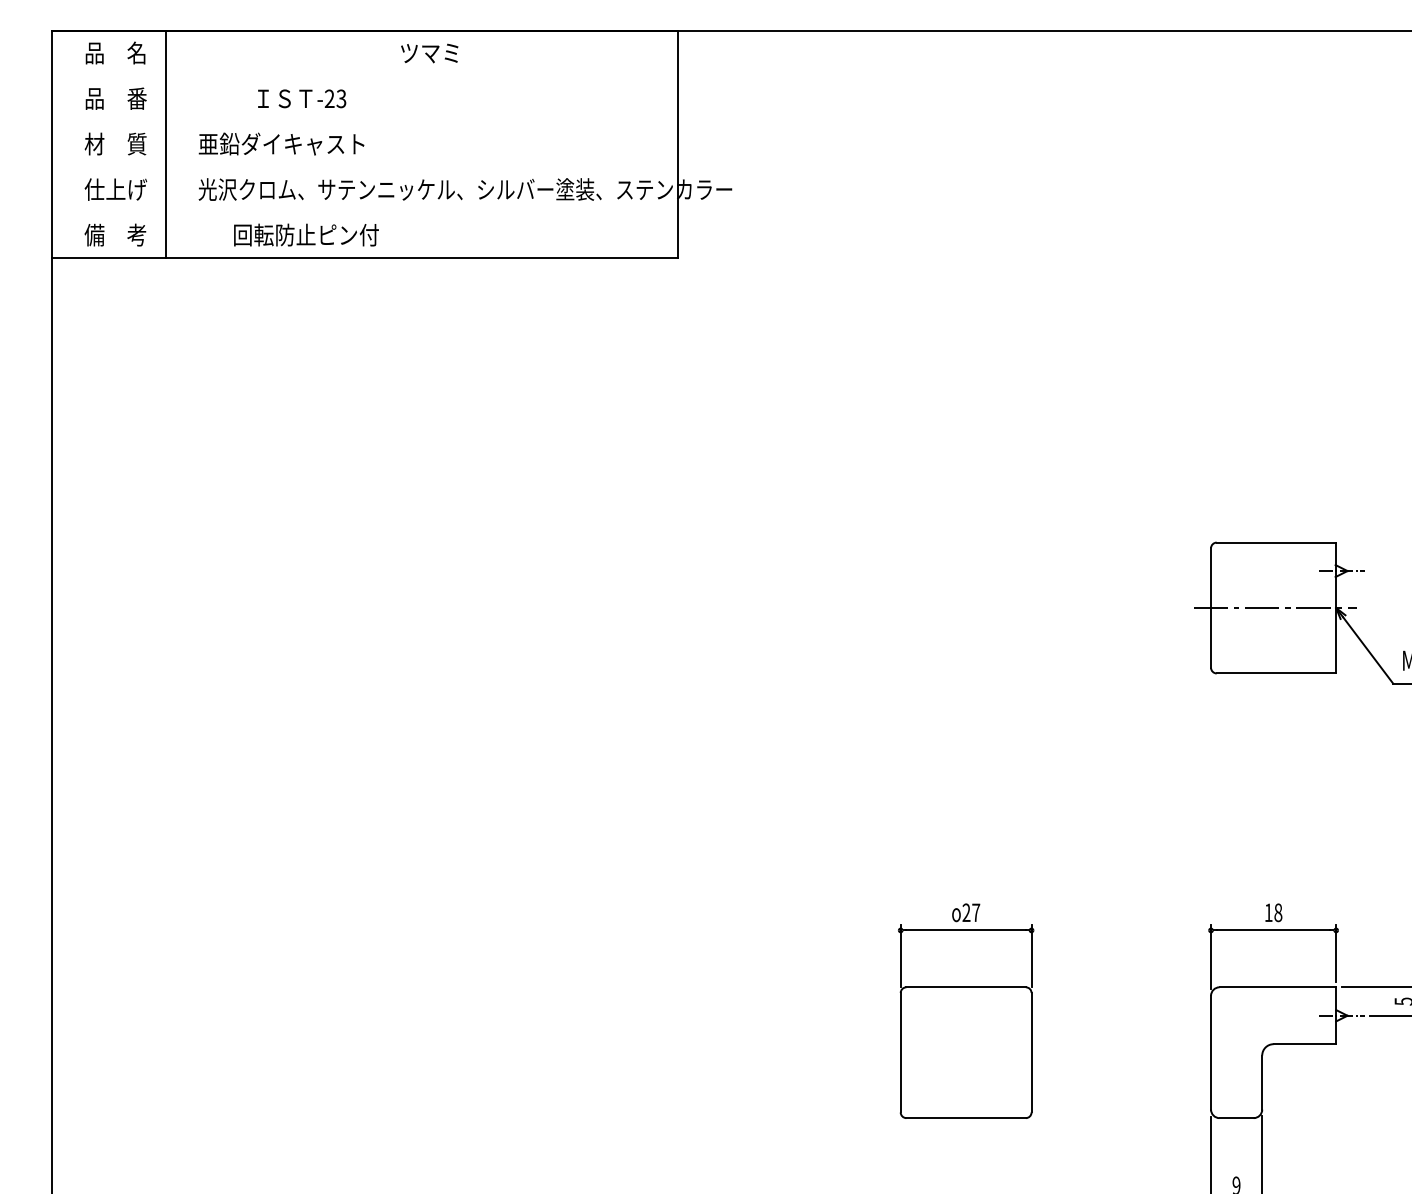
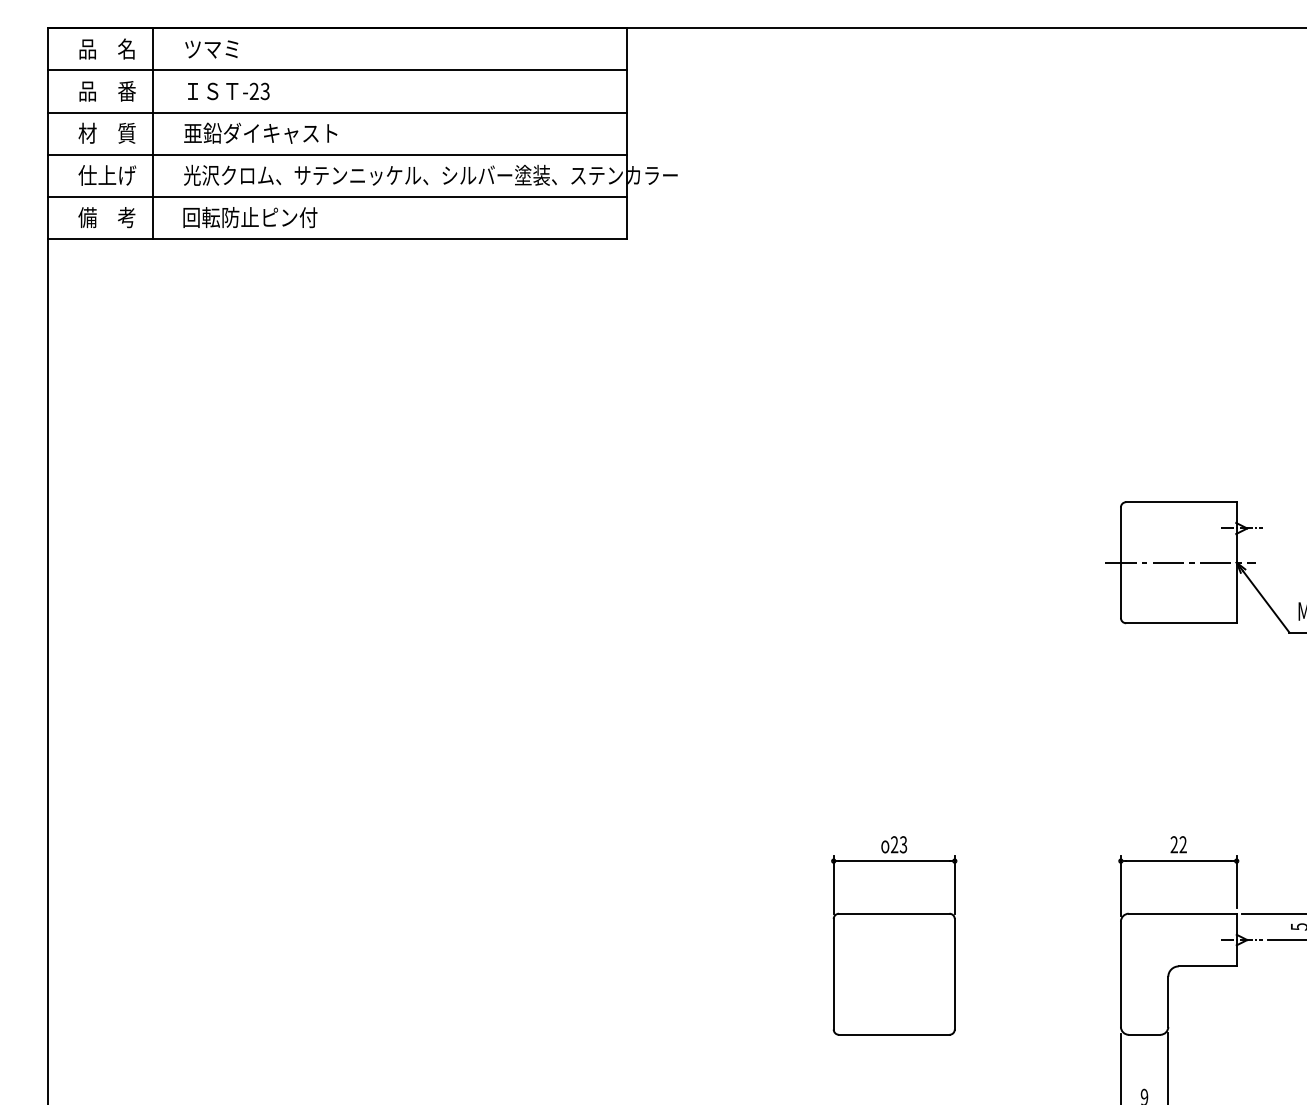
text: (429, 53) -> (211, 49), moved
line: (364, 76) -> (337, 70), added
text: (302, 98) -> (229, 91), moved
line: (364, 121) -> (337, 112), added
line: (364, 167) -> (337, 154), added
line: (364, 212) -> (337, 196), added
text: (306, 234) -> (250, 217), moved
text: (976, 912) -> (903, 844), 27 -> 23
text: (1273, 912) -> (1178, 844), 18 -> 22

